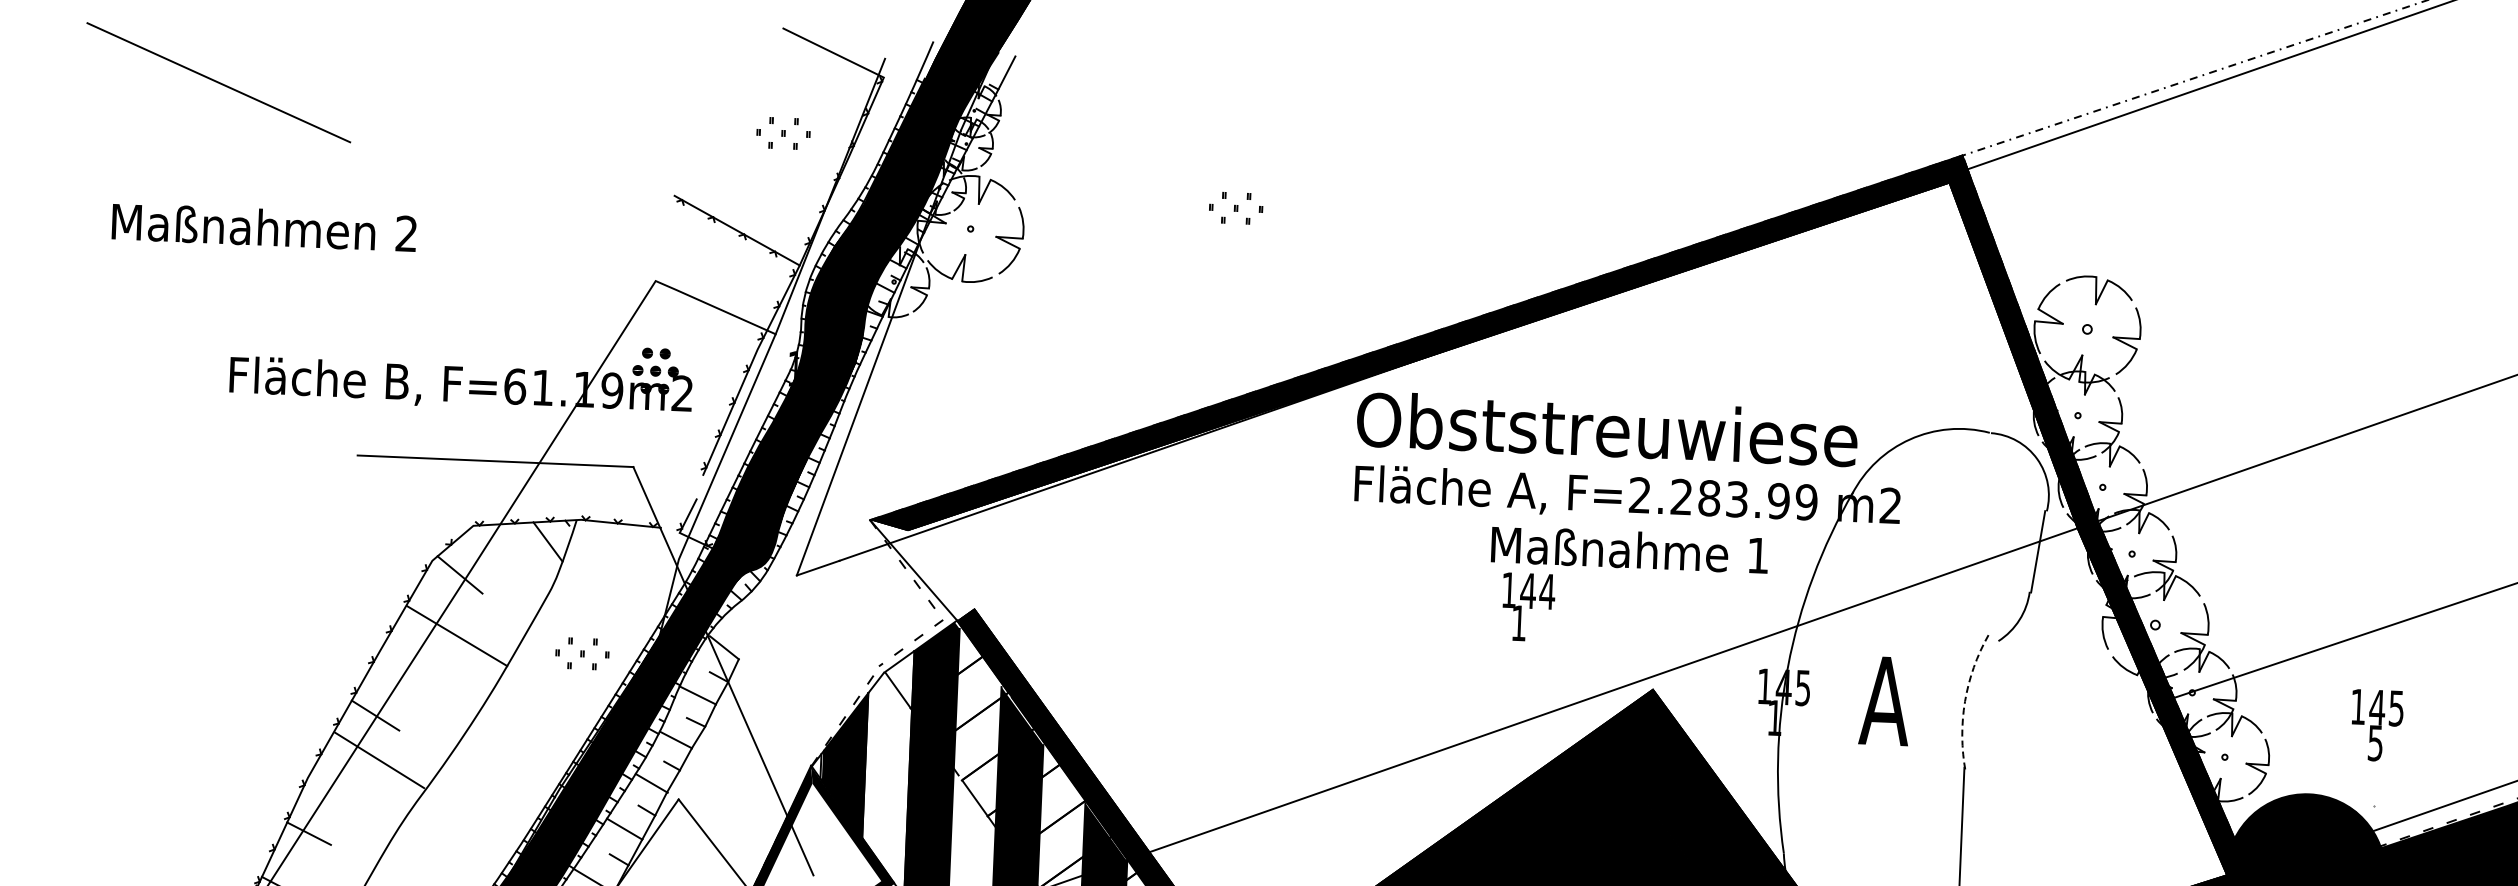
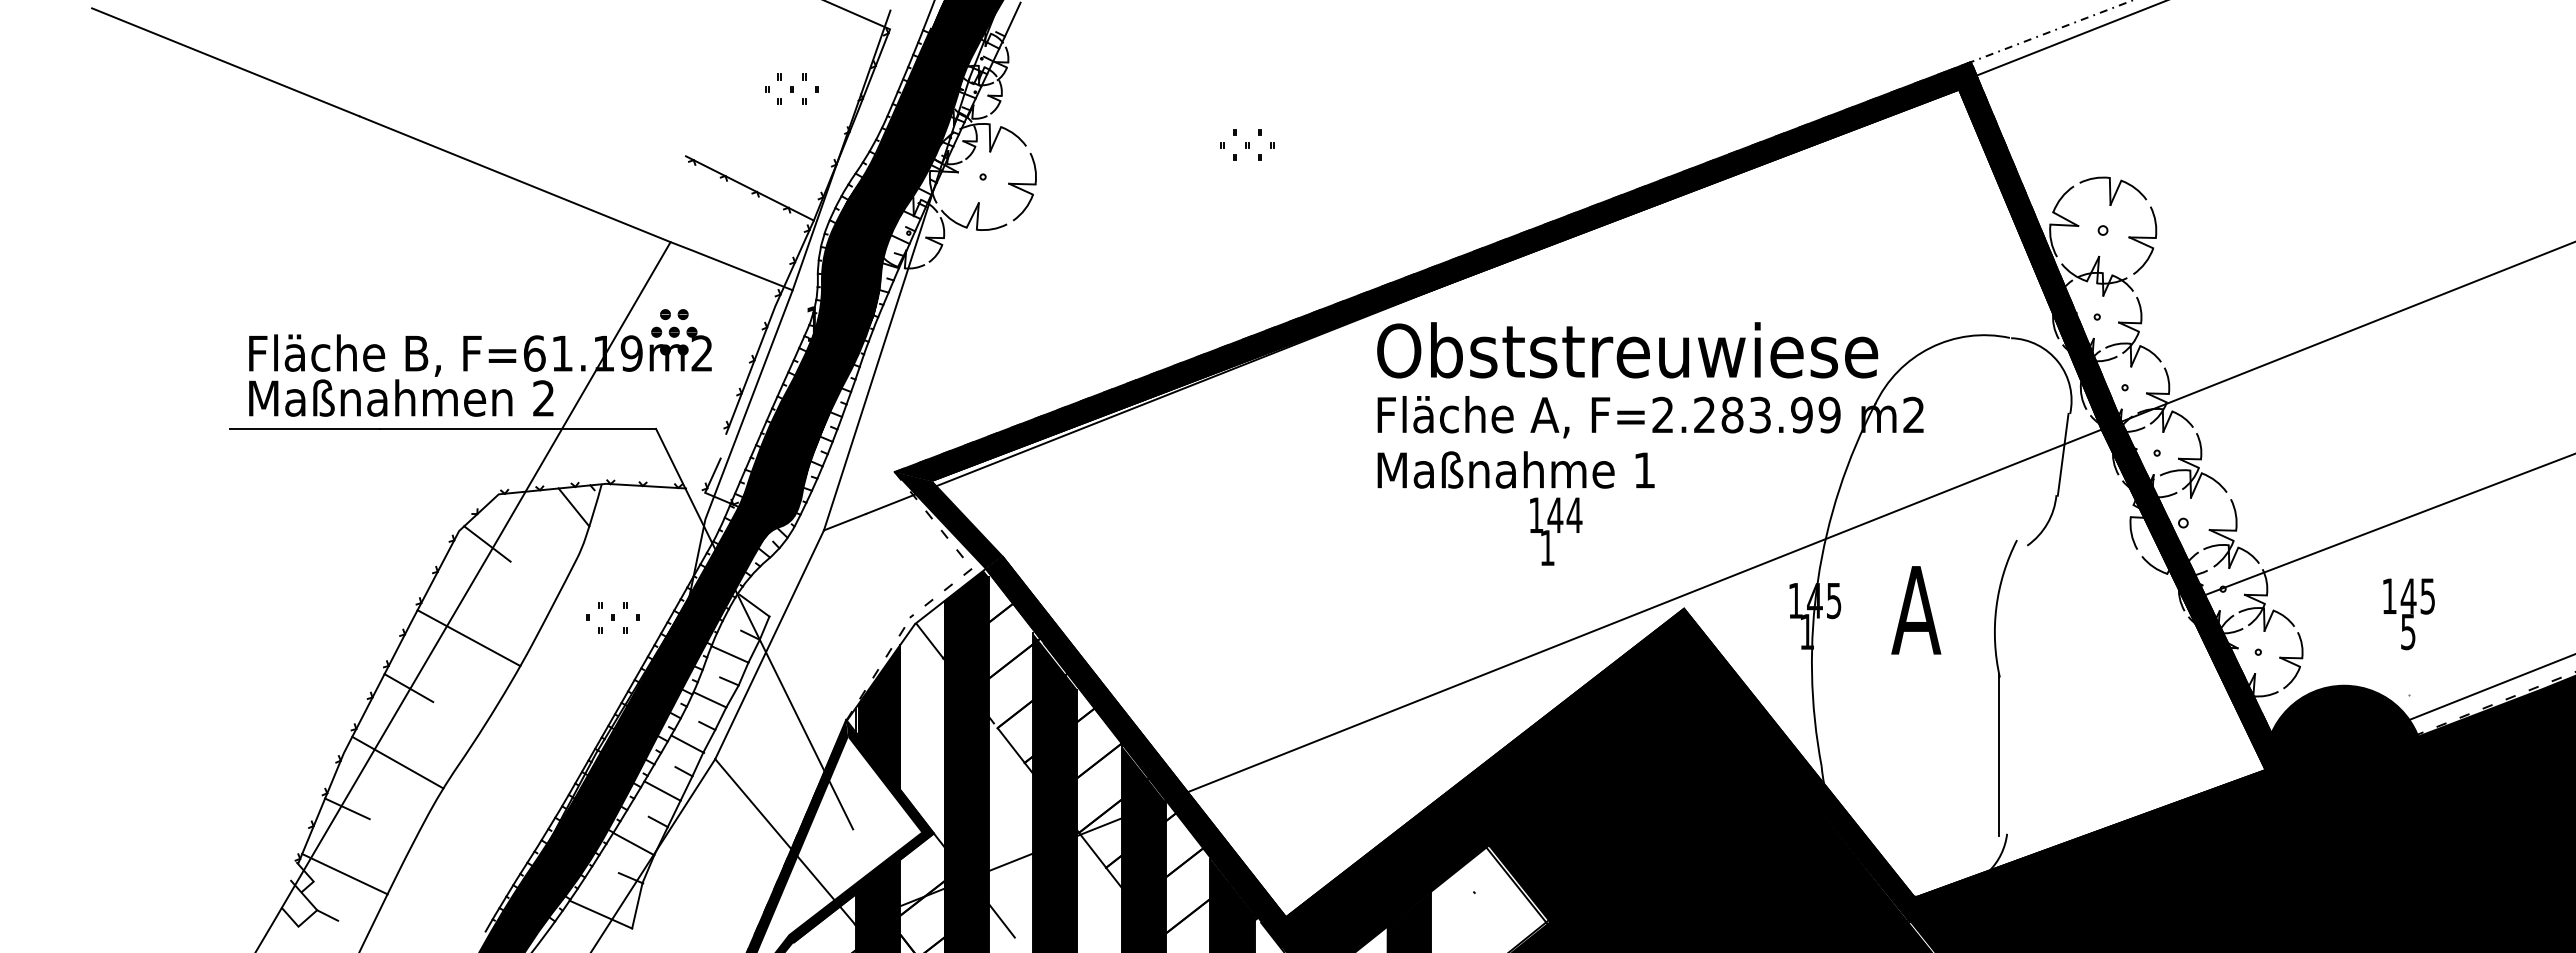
line: (502, 211) -> (514, 179), added
text: (264, 226) -> (401, 397), moved
line: (282, 451) -> (304, 428), added
text: (1629, 549) -> (1515, 469), moved
fill: (921, 570) -> (948, 520), added
line: (456, 636) -> (468, 638), moved
line: (737, 687) -> (769, 644), added
arc: (1965, 701) -> (1996, 607), dashed -> solid
line: (379, 760) -> (397, 762), moved

